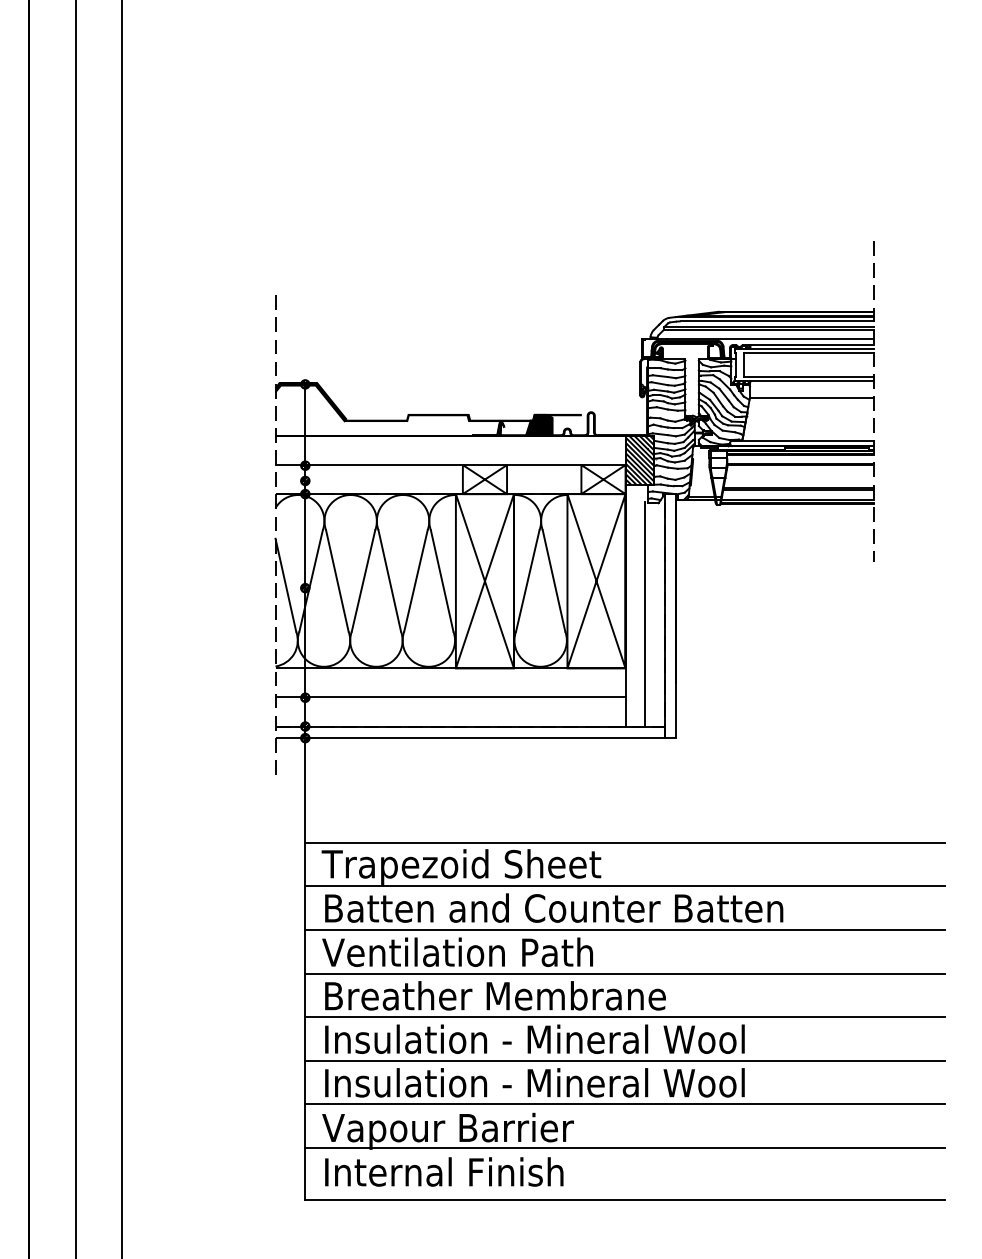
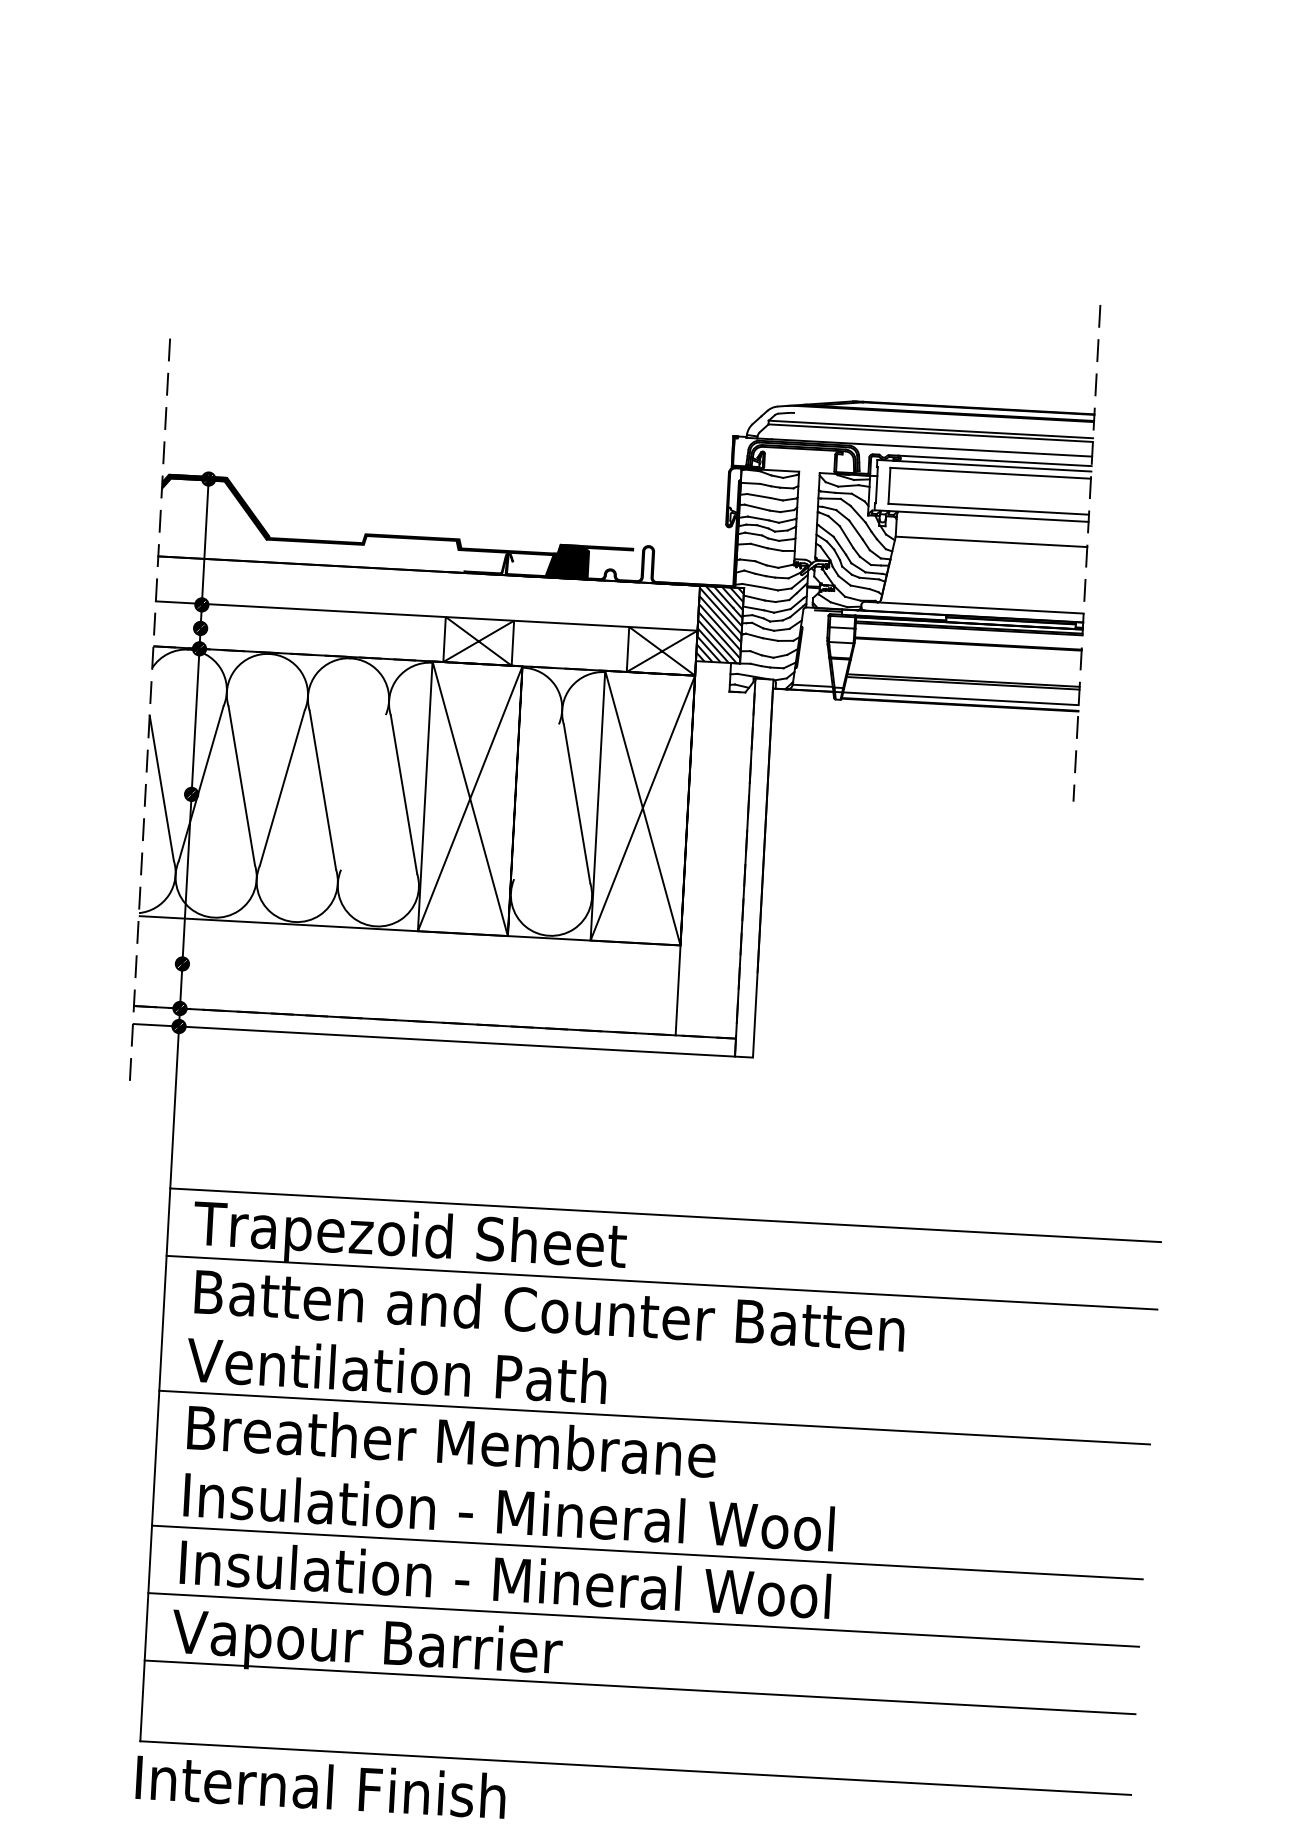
line: (776, 321) -> (943, 421), removed
line: (415, 580) -> (362, 791), removed
line: (527, 580) -> (536, 801), removed
line: (645, 613) -> (715, 862), removed
line: (450, 697) -> (407, 975), removed
line: (625, 929) -> (658, 1349), removed
line: (625, 1017) -> (651, 1485), removed
text: (444, 1171) -> (321, 1785), moved

